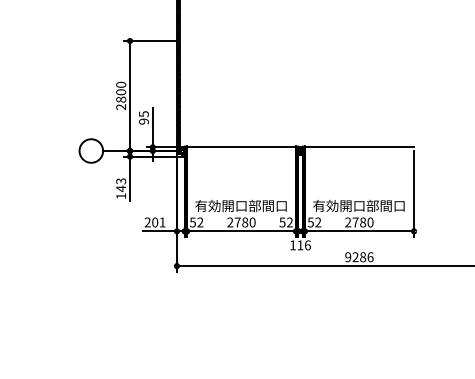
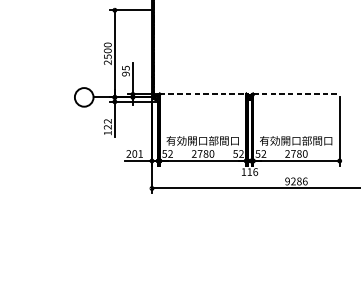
text: (120, 99) -> (107, 56), 2800 -> 2500
line: (241, 147) -> (203, 94), solid -> dashed
line: (359, 147) -> (296, 94), solid -> dashed
text: (121, 185) -> (108, 124), 143 -> 122

